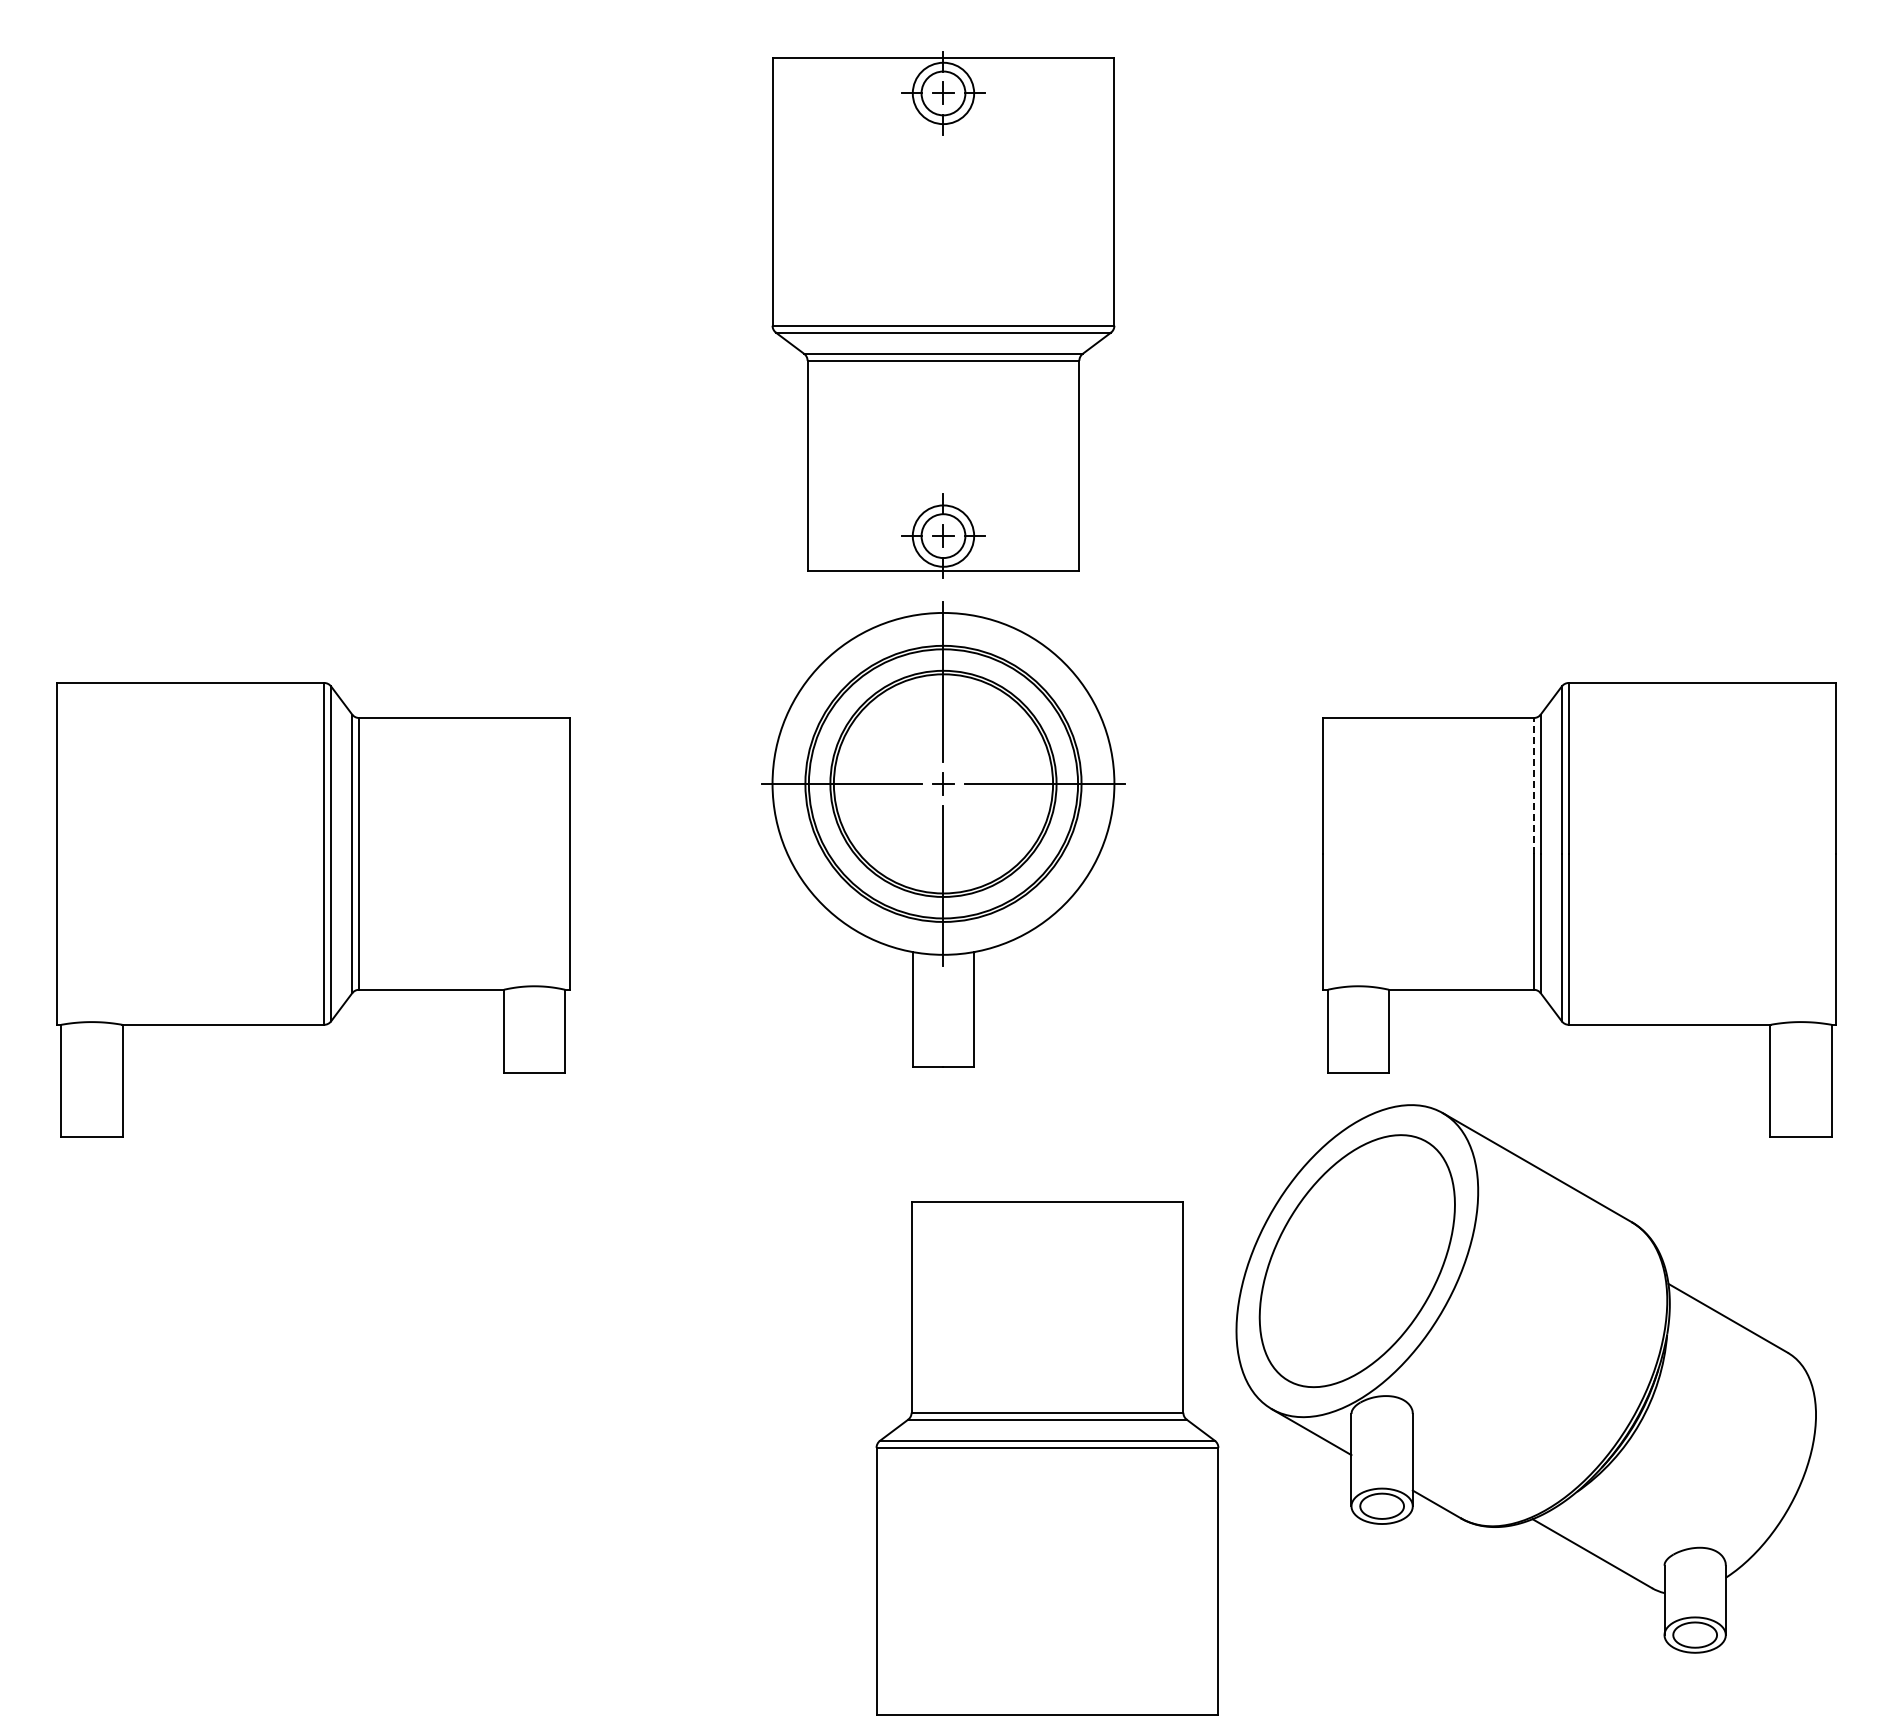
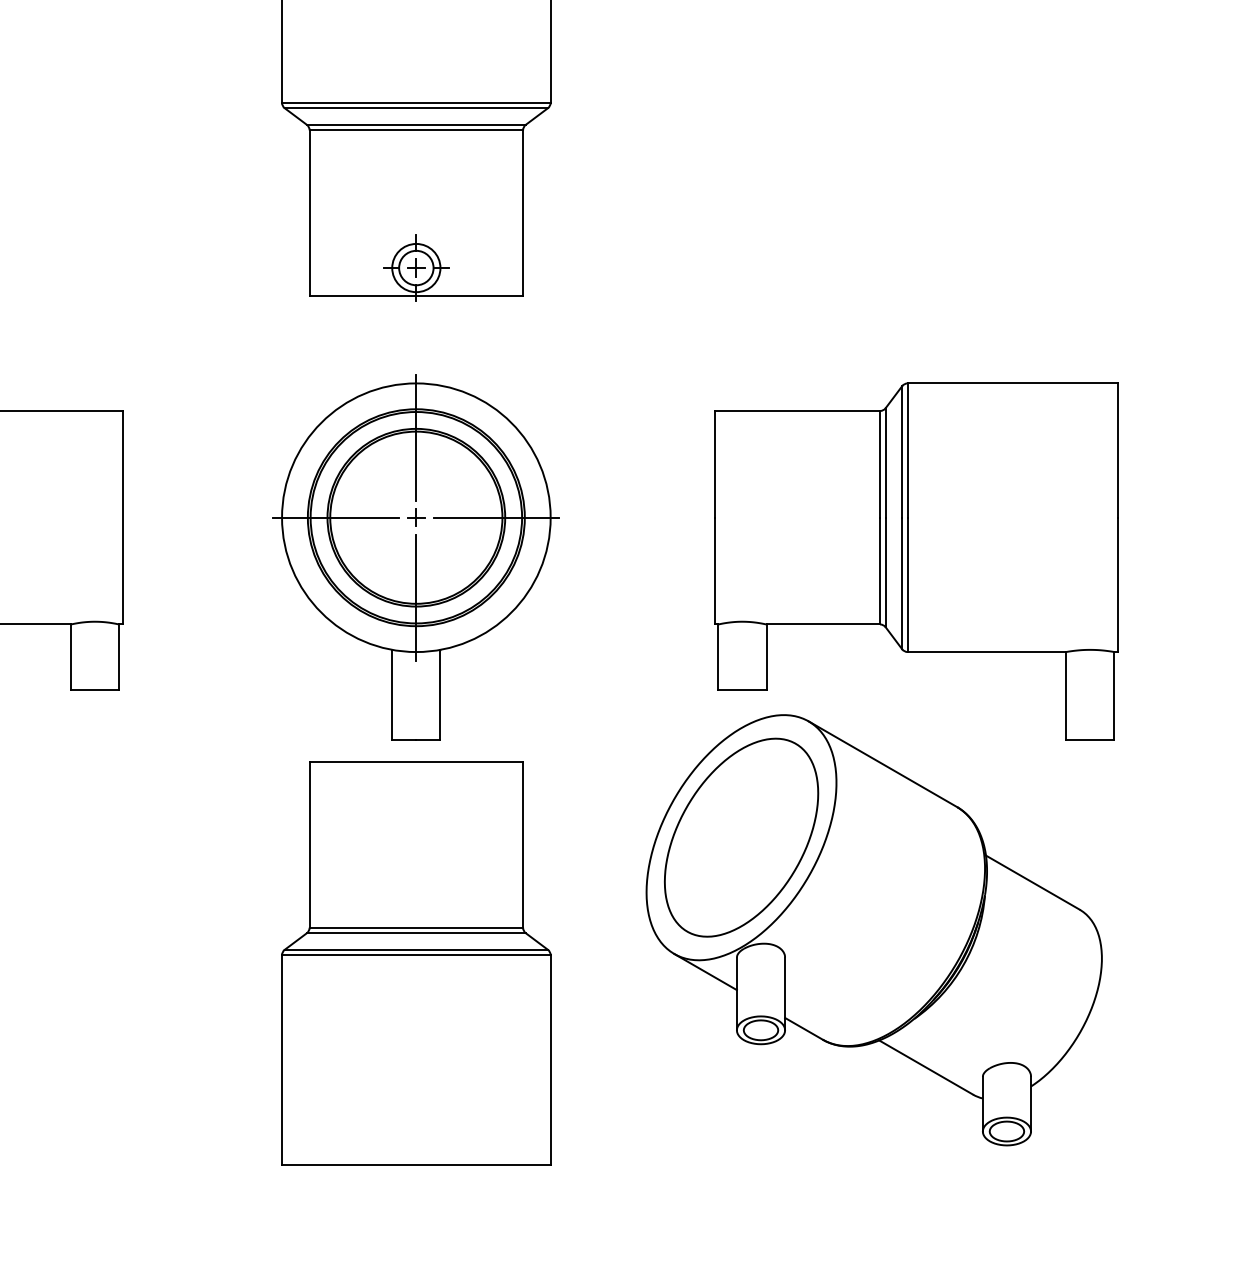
line: (1533, 785) -> (879, 463), dashed -> solid
part: (943, 834) -> (416, 557), moved
part: (1047, 1458) -> (416, 963), moved

